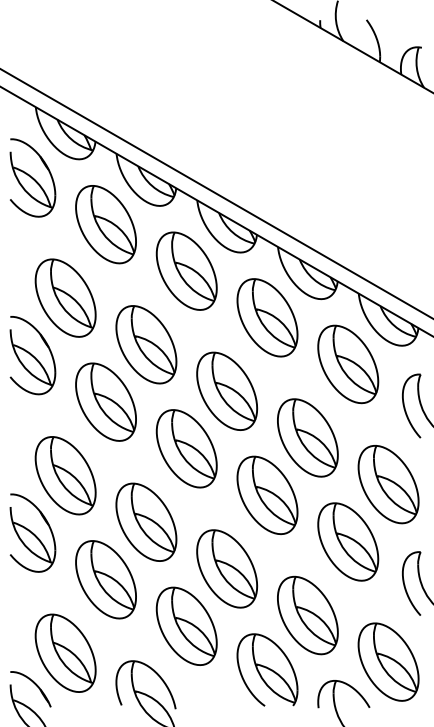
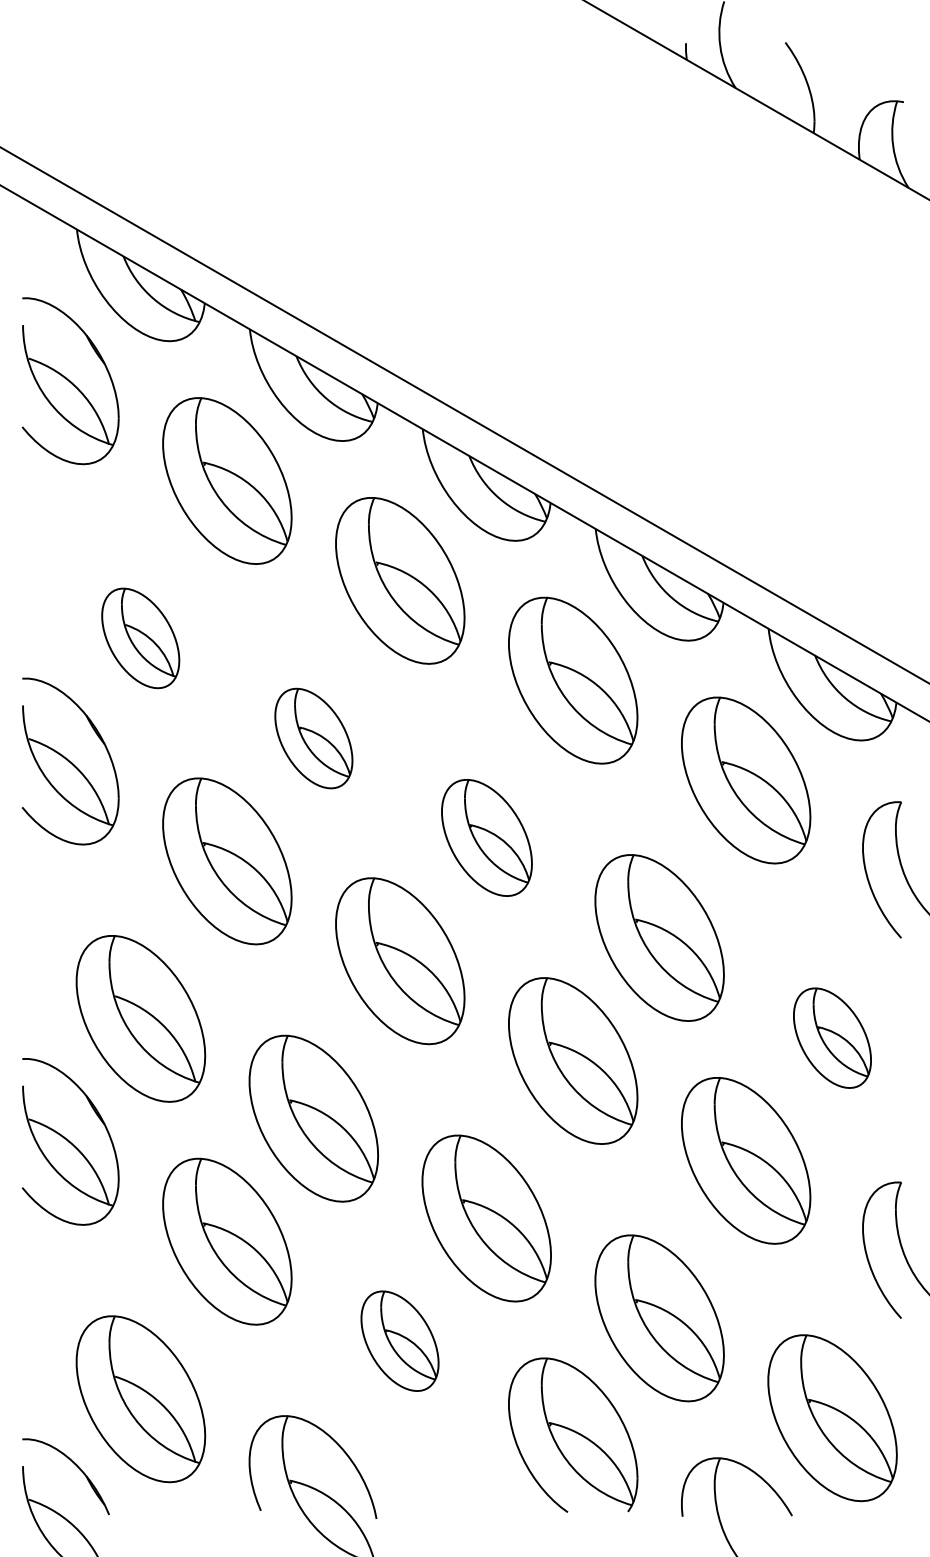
part: (65, 297) -> (140, 637), size x0.6
part: (146, 344) -> (313, 737), size x0.6
part: (227, 390) -> (487, 836), size x0.7
part: (388, 484) -> (832, 1037), size x0.6
part: (186, 625) -> (399, 1339), size x0.6

